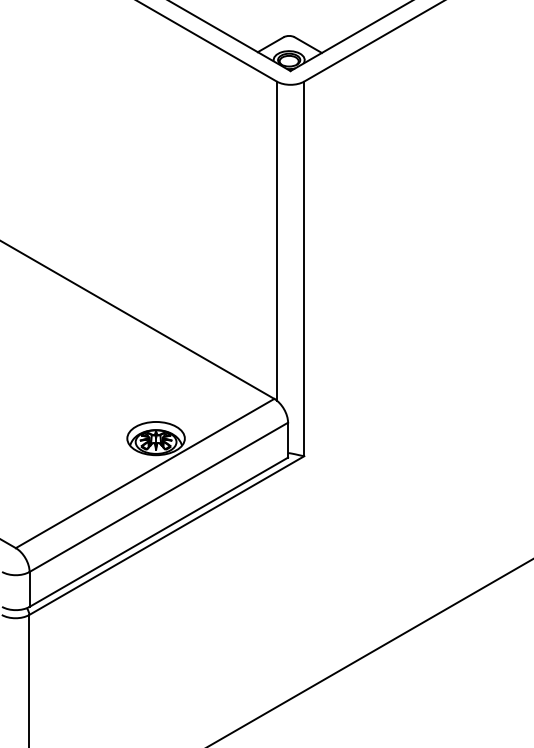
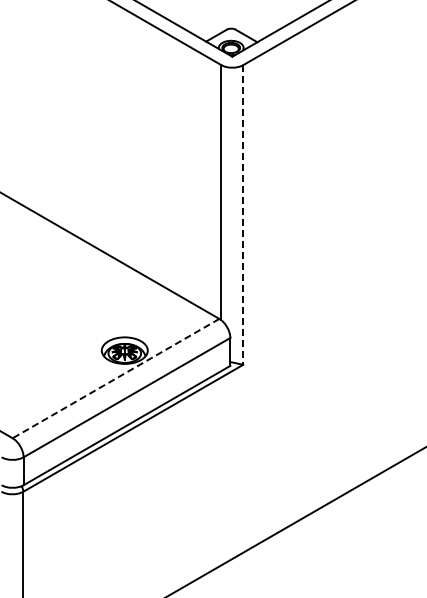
line: (304, 268) -> (243, 214), solid -> dashed
line: (144, 473) -> (115, 378), solid -> dashed

